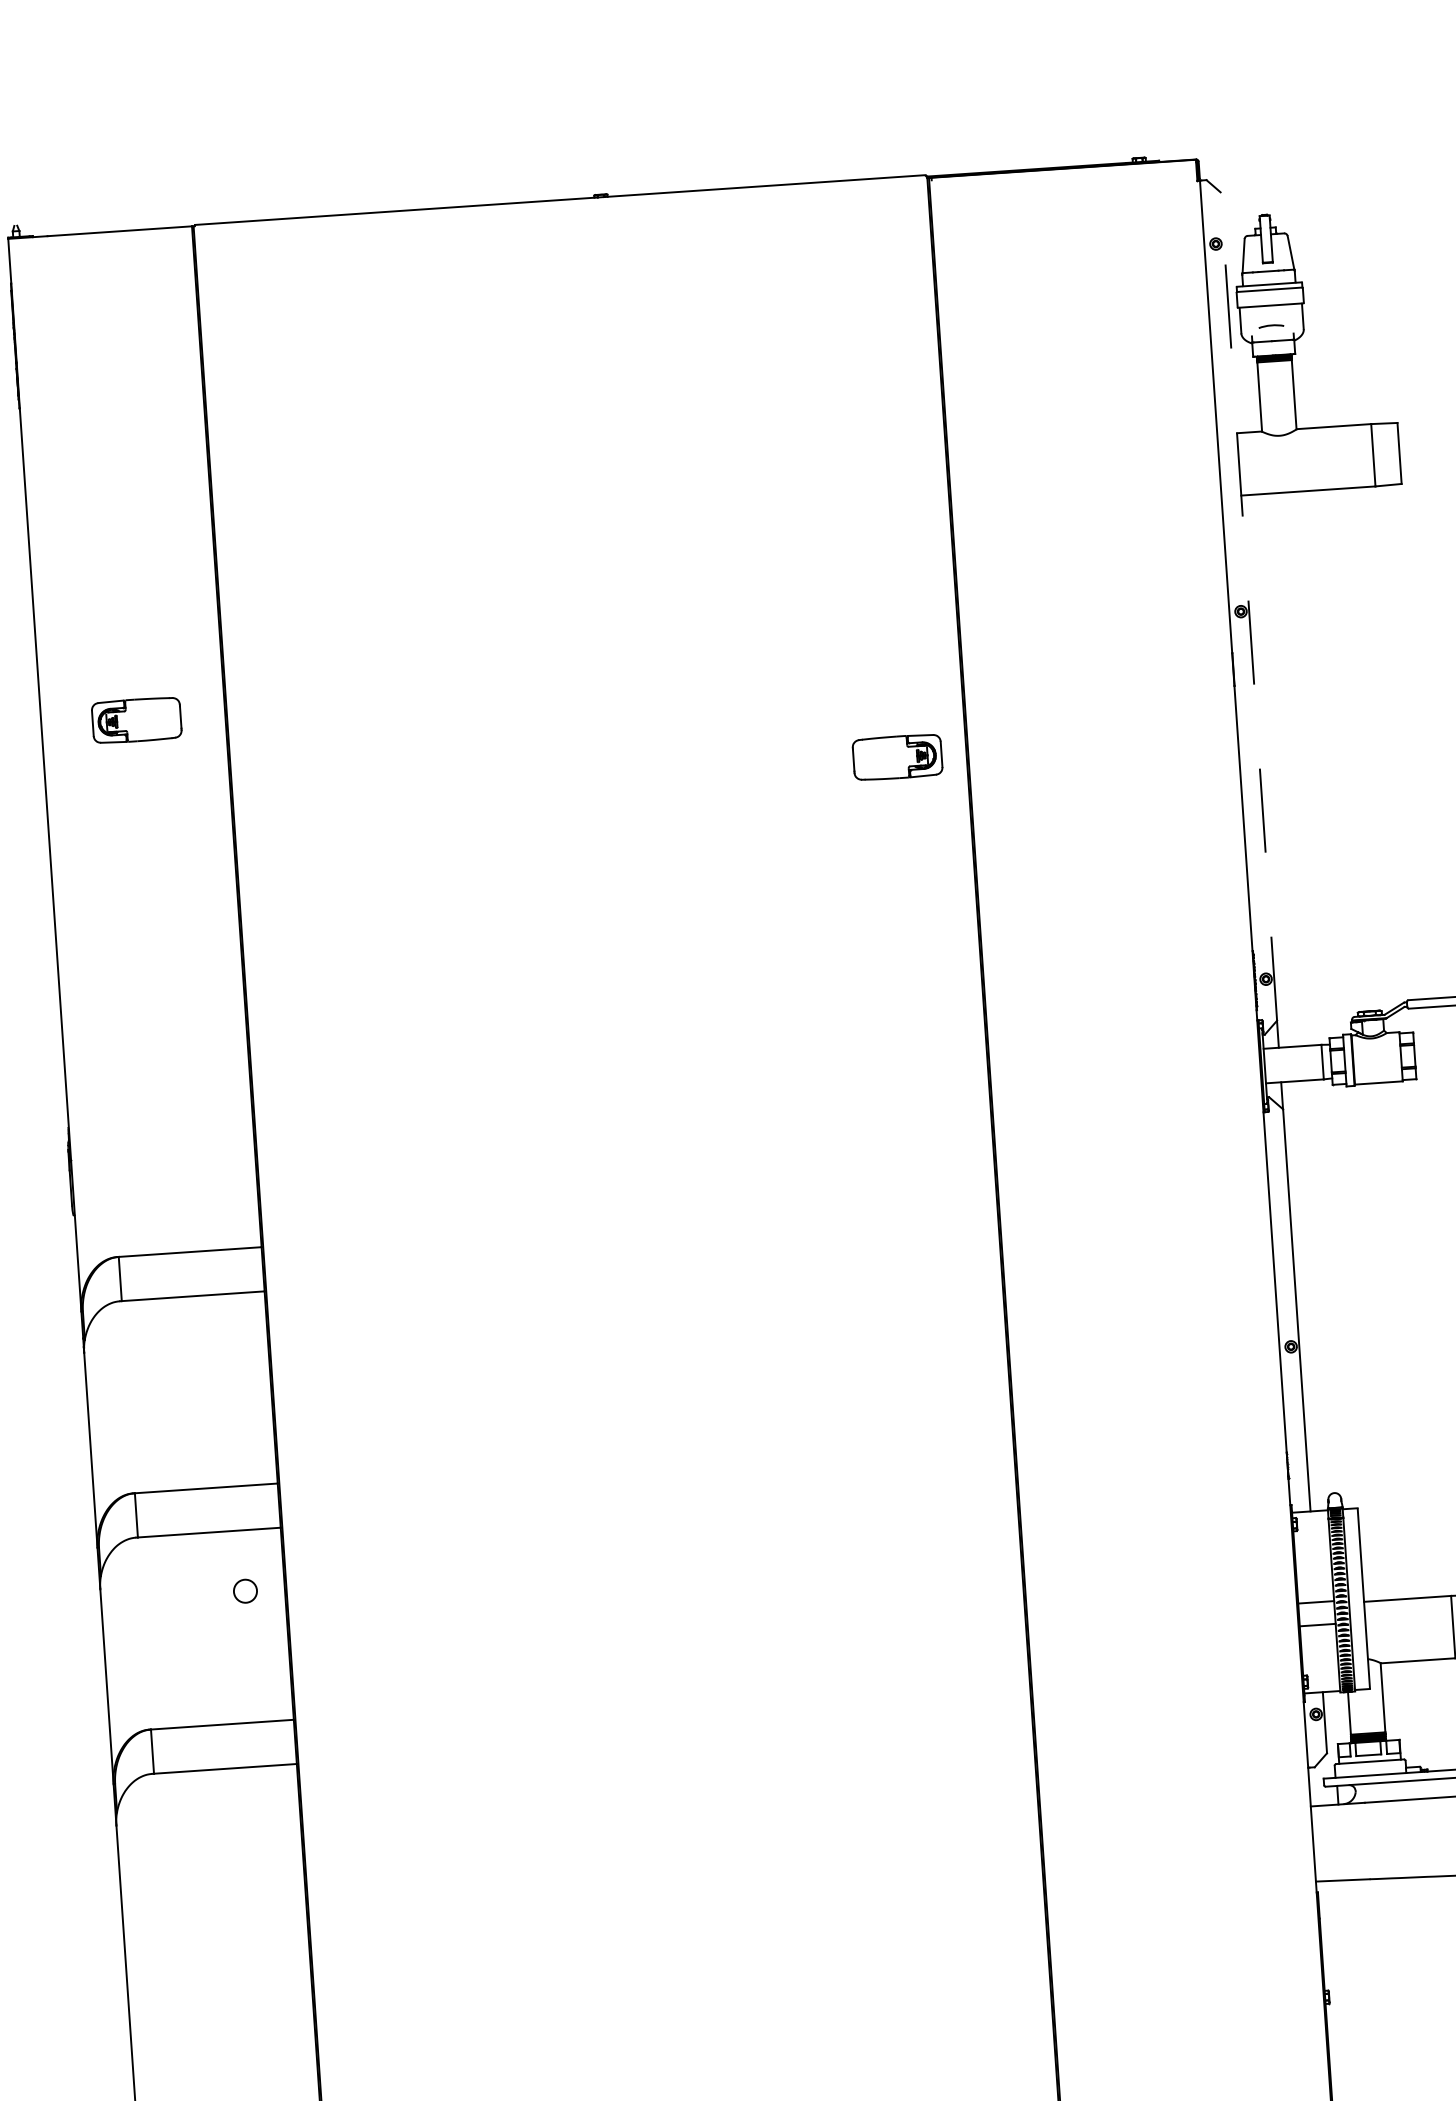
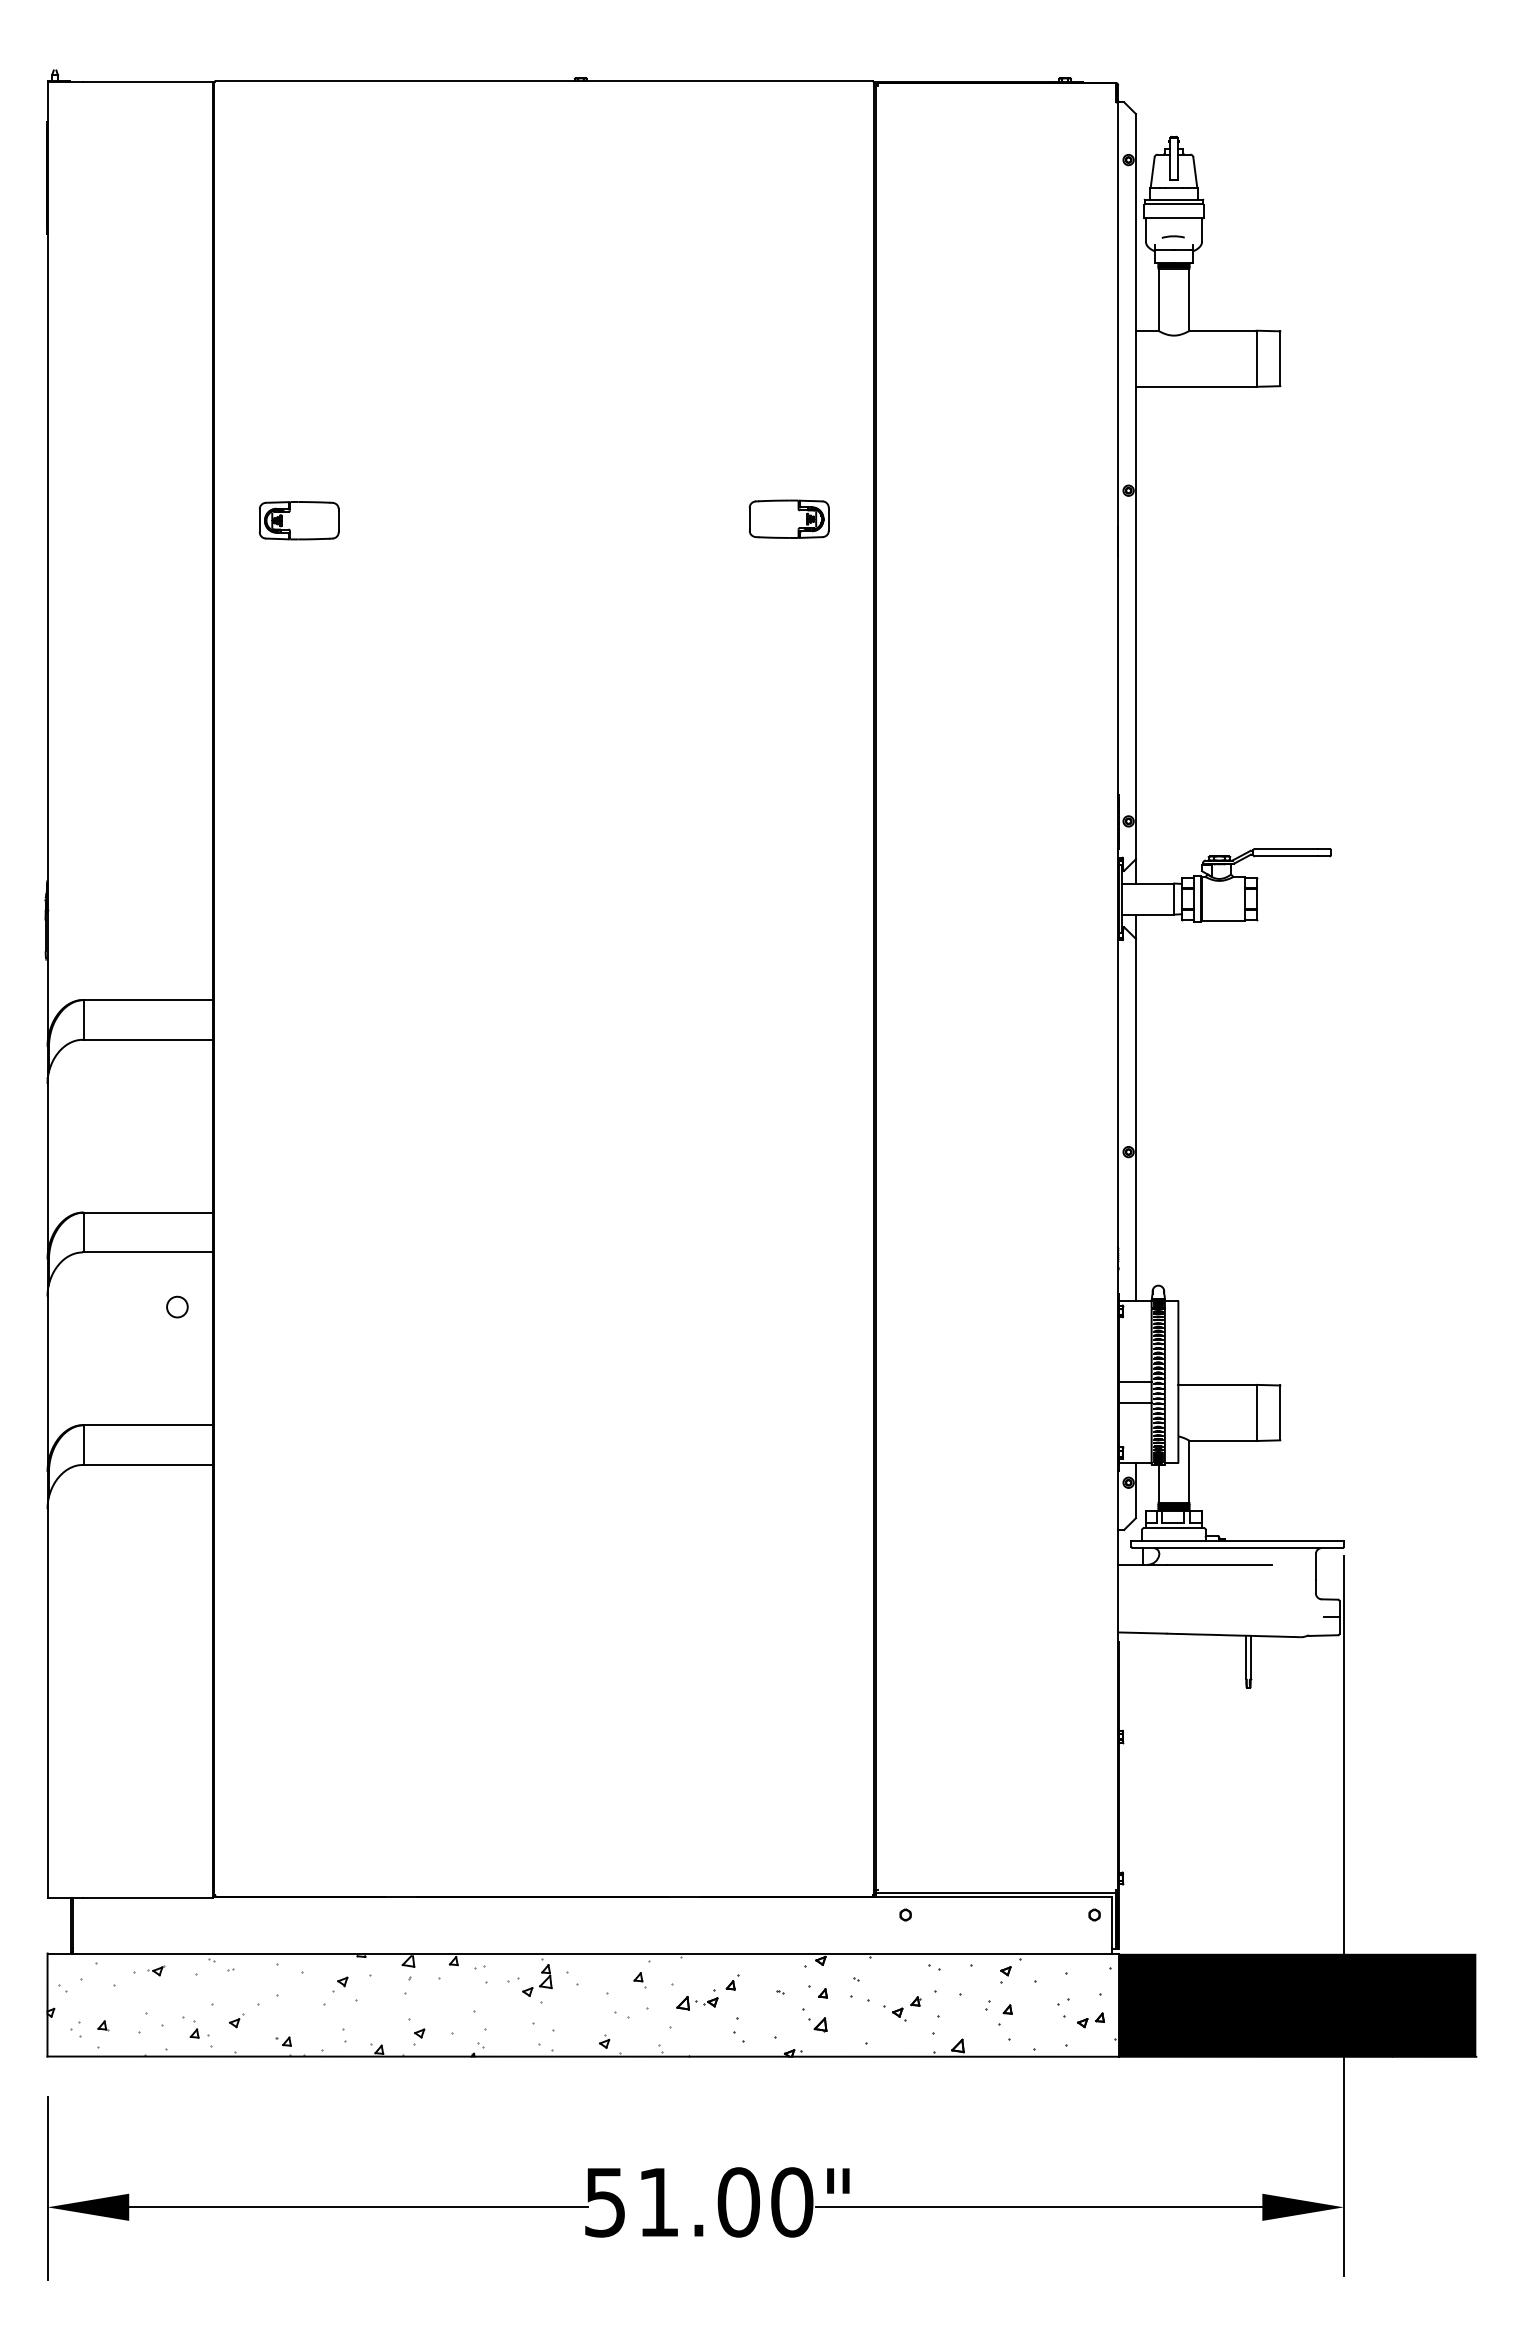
line: (1248, 606) -> (1135, 486), dashed -> solid
part: (135, 720) -> (298, 520), moved
part: (896, 756) -> (788, 518), moved

